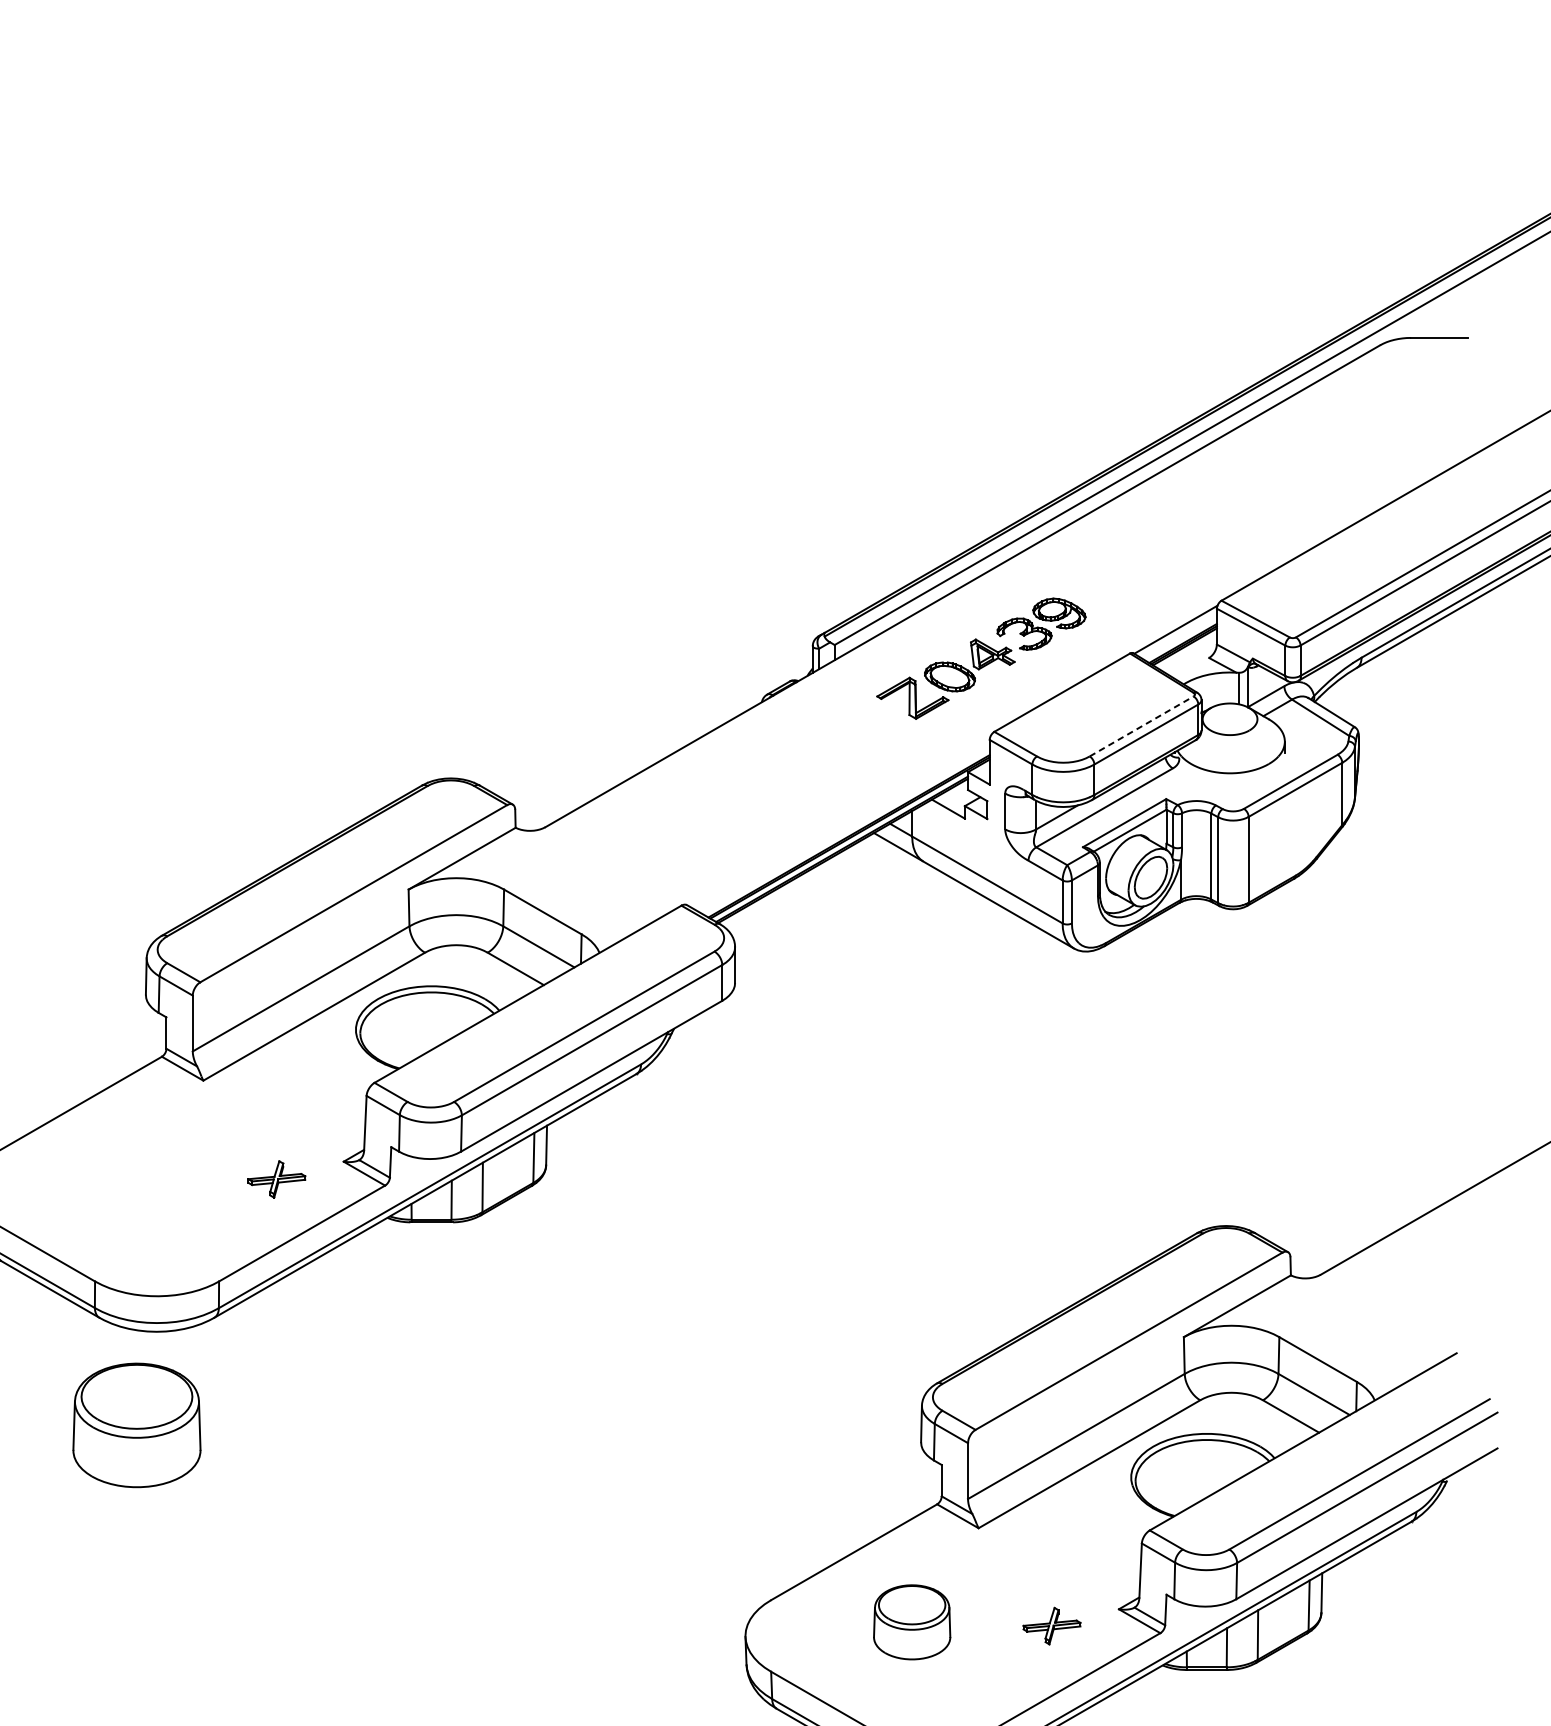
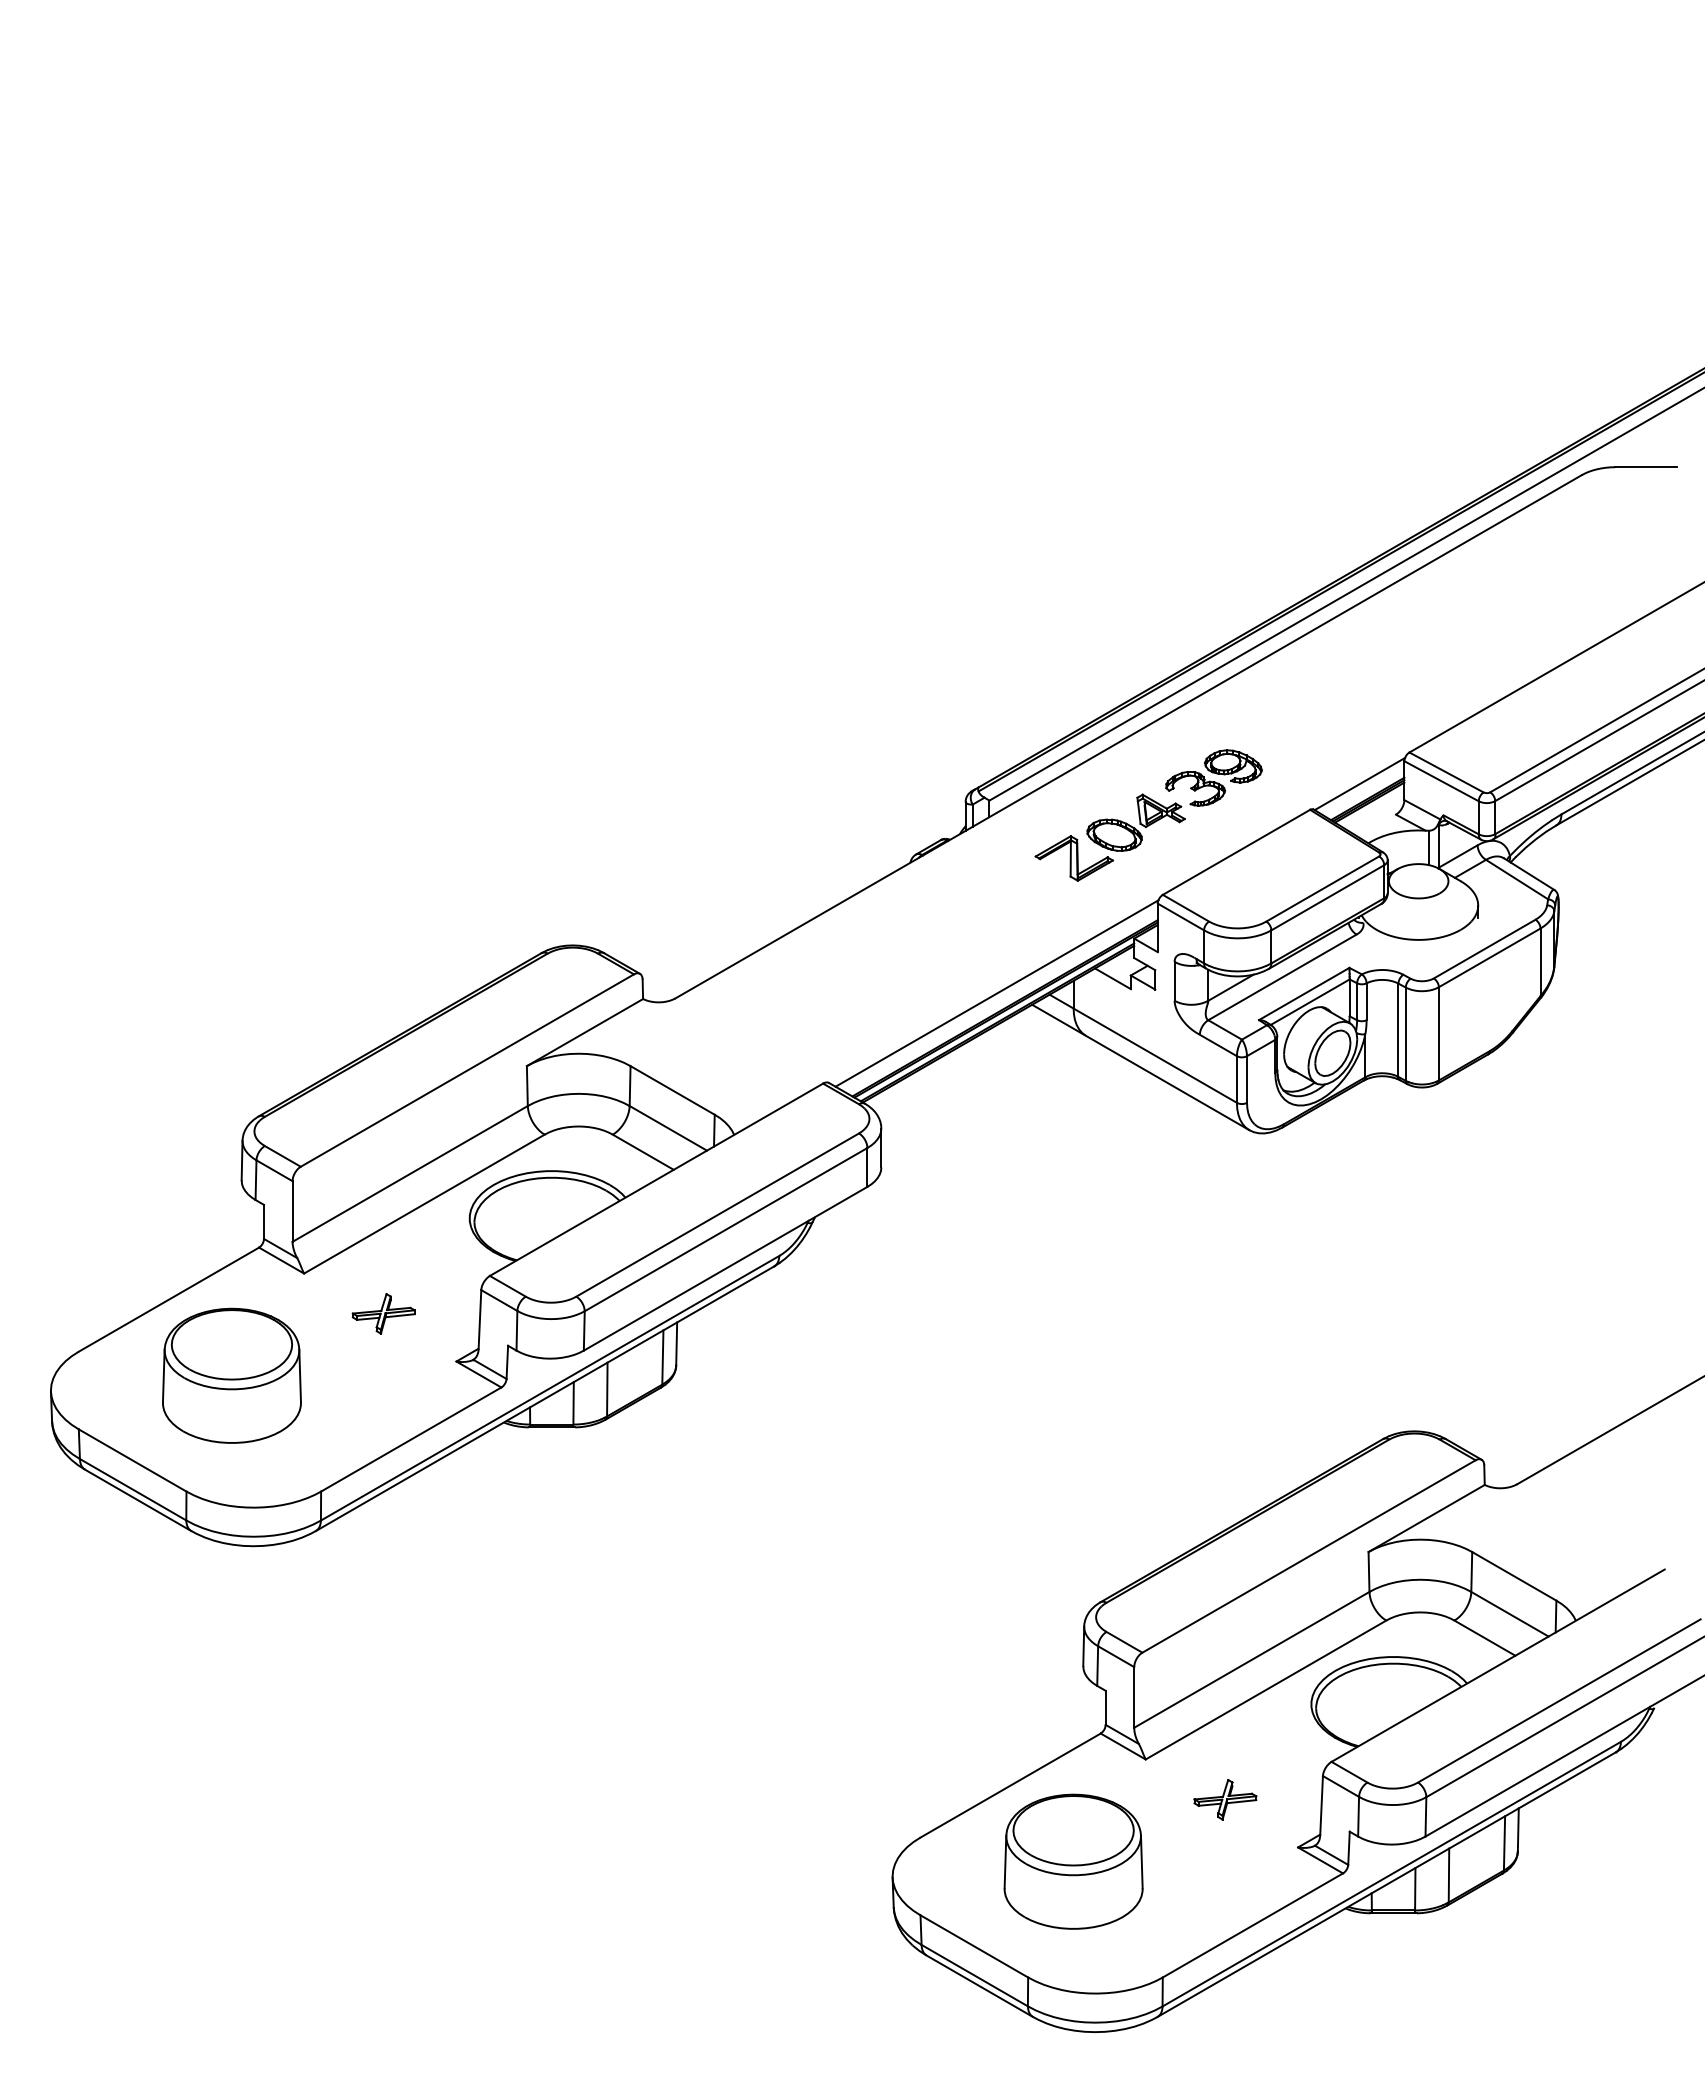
line: (1142, 725) -> (1323, 888), dashed -> solid
line: (841, 822) -> (996, 993), added
part: (276, 1179) -> (383, 1313), moved
part: (136, 1425) -> (231, 1375), moved
part: (912, 1622) -> (1073, 1861), size x1.67
part: (1052, 1625) -> (1225, 1799), moved

